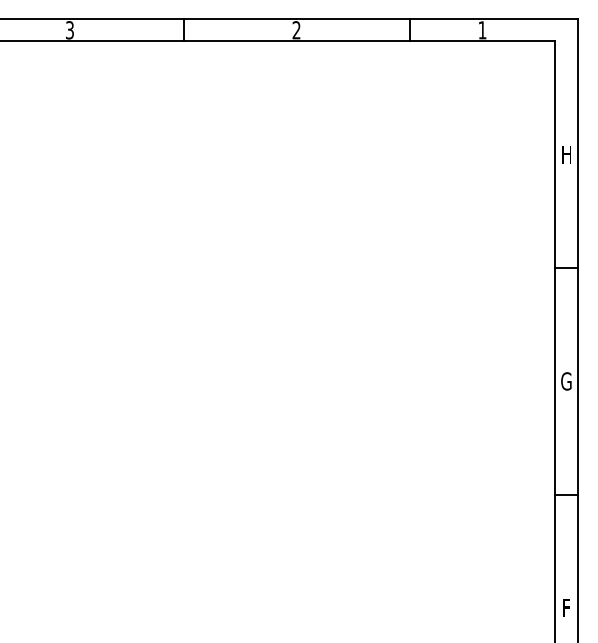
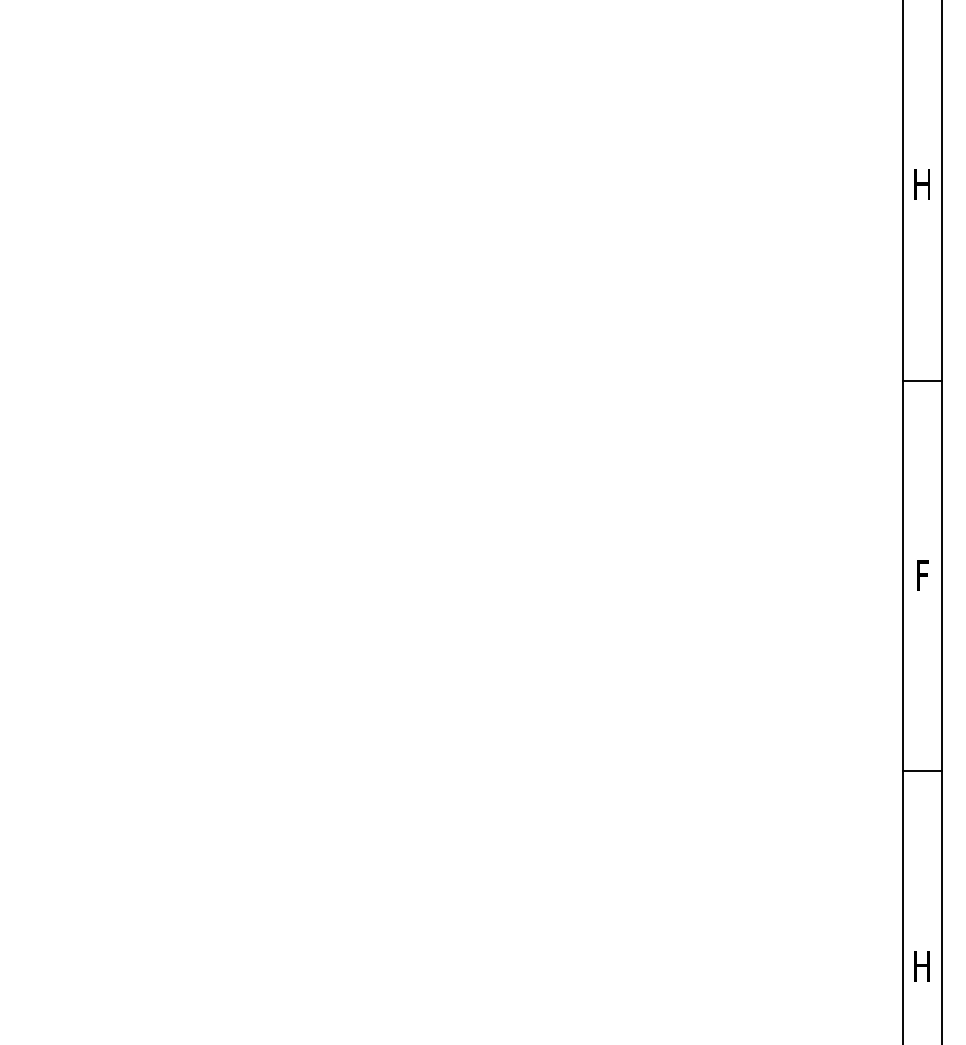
text: (566, 381) -> (922, 575), G -> F
text: (566, 607) -> (922, 965), F -> H

